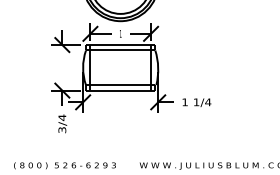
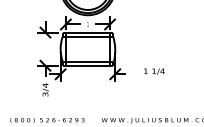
text: (197, 102) -> (154, 71), moved

